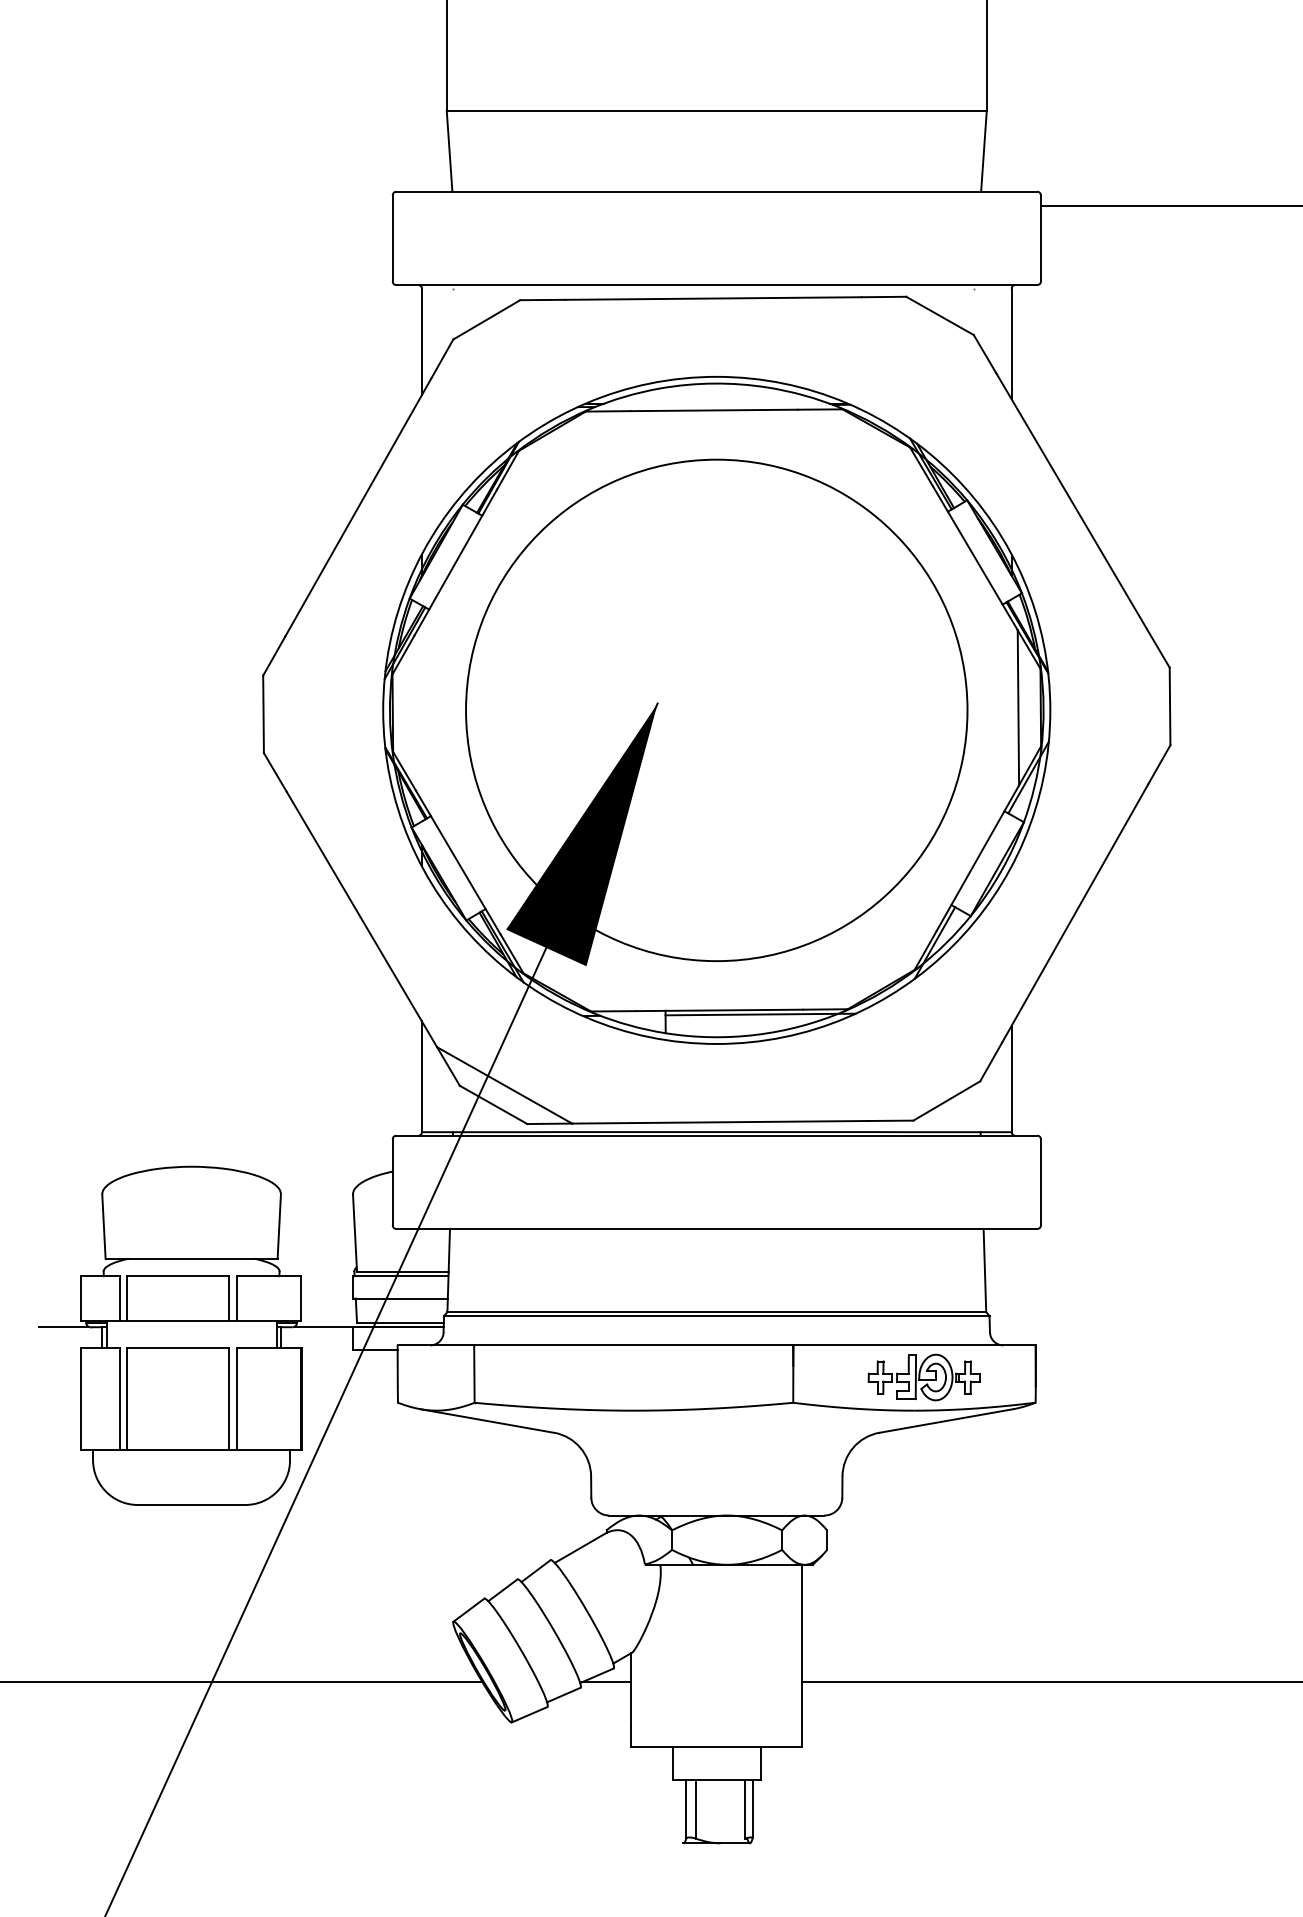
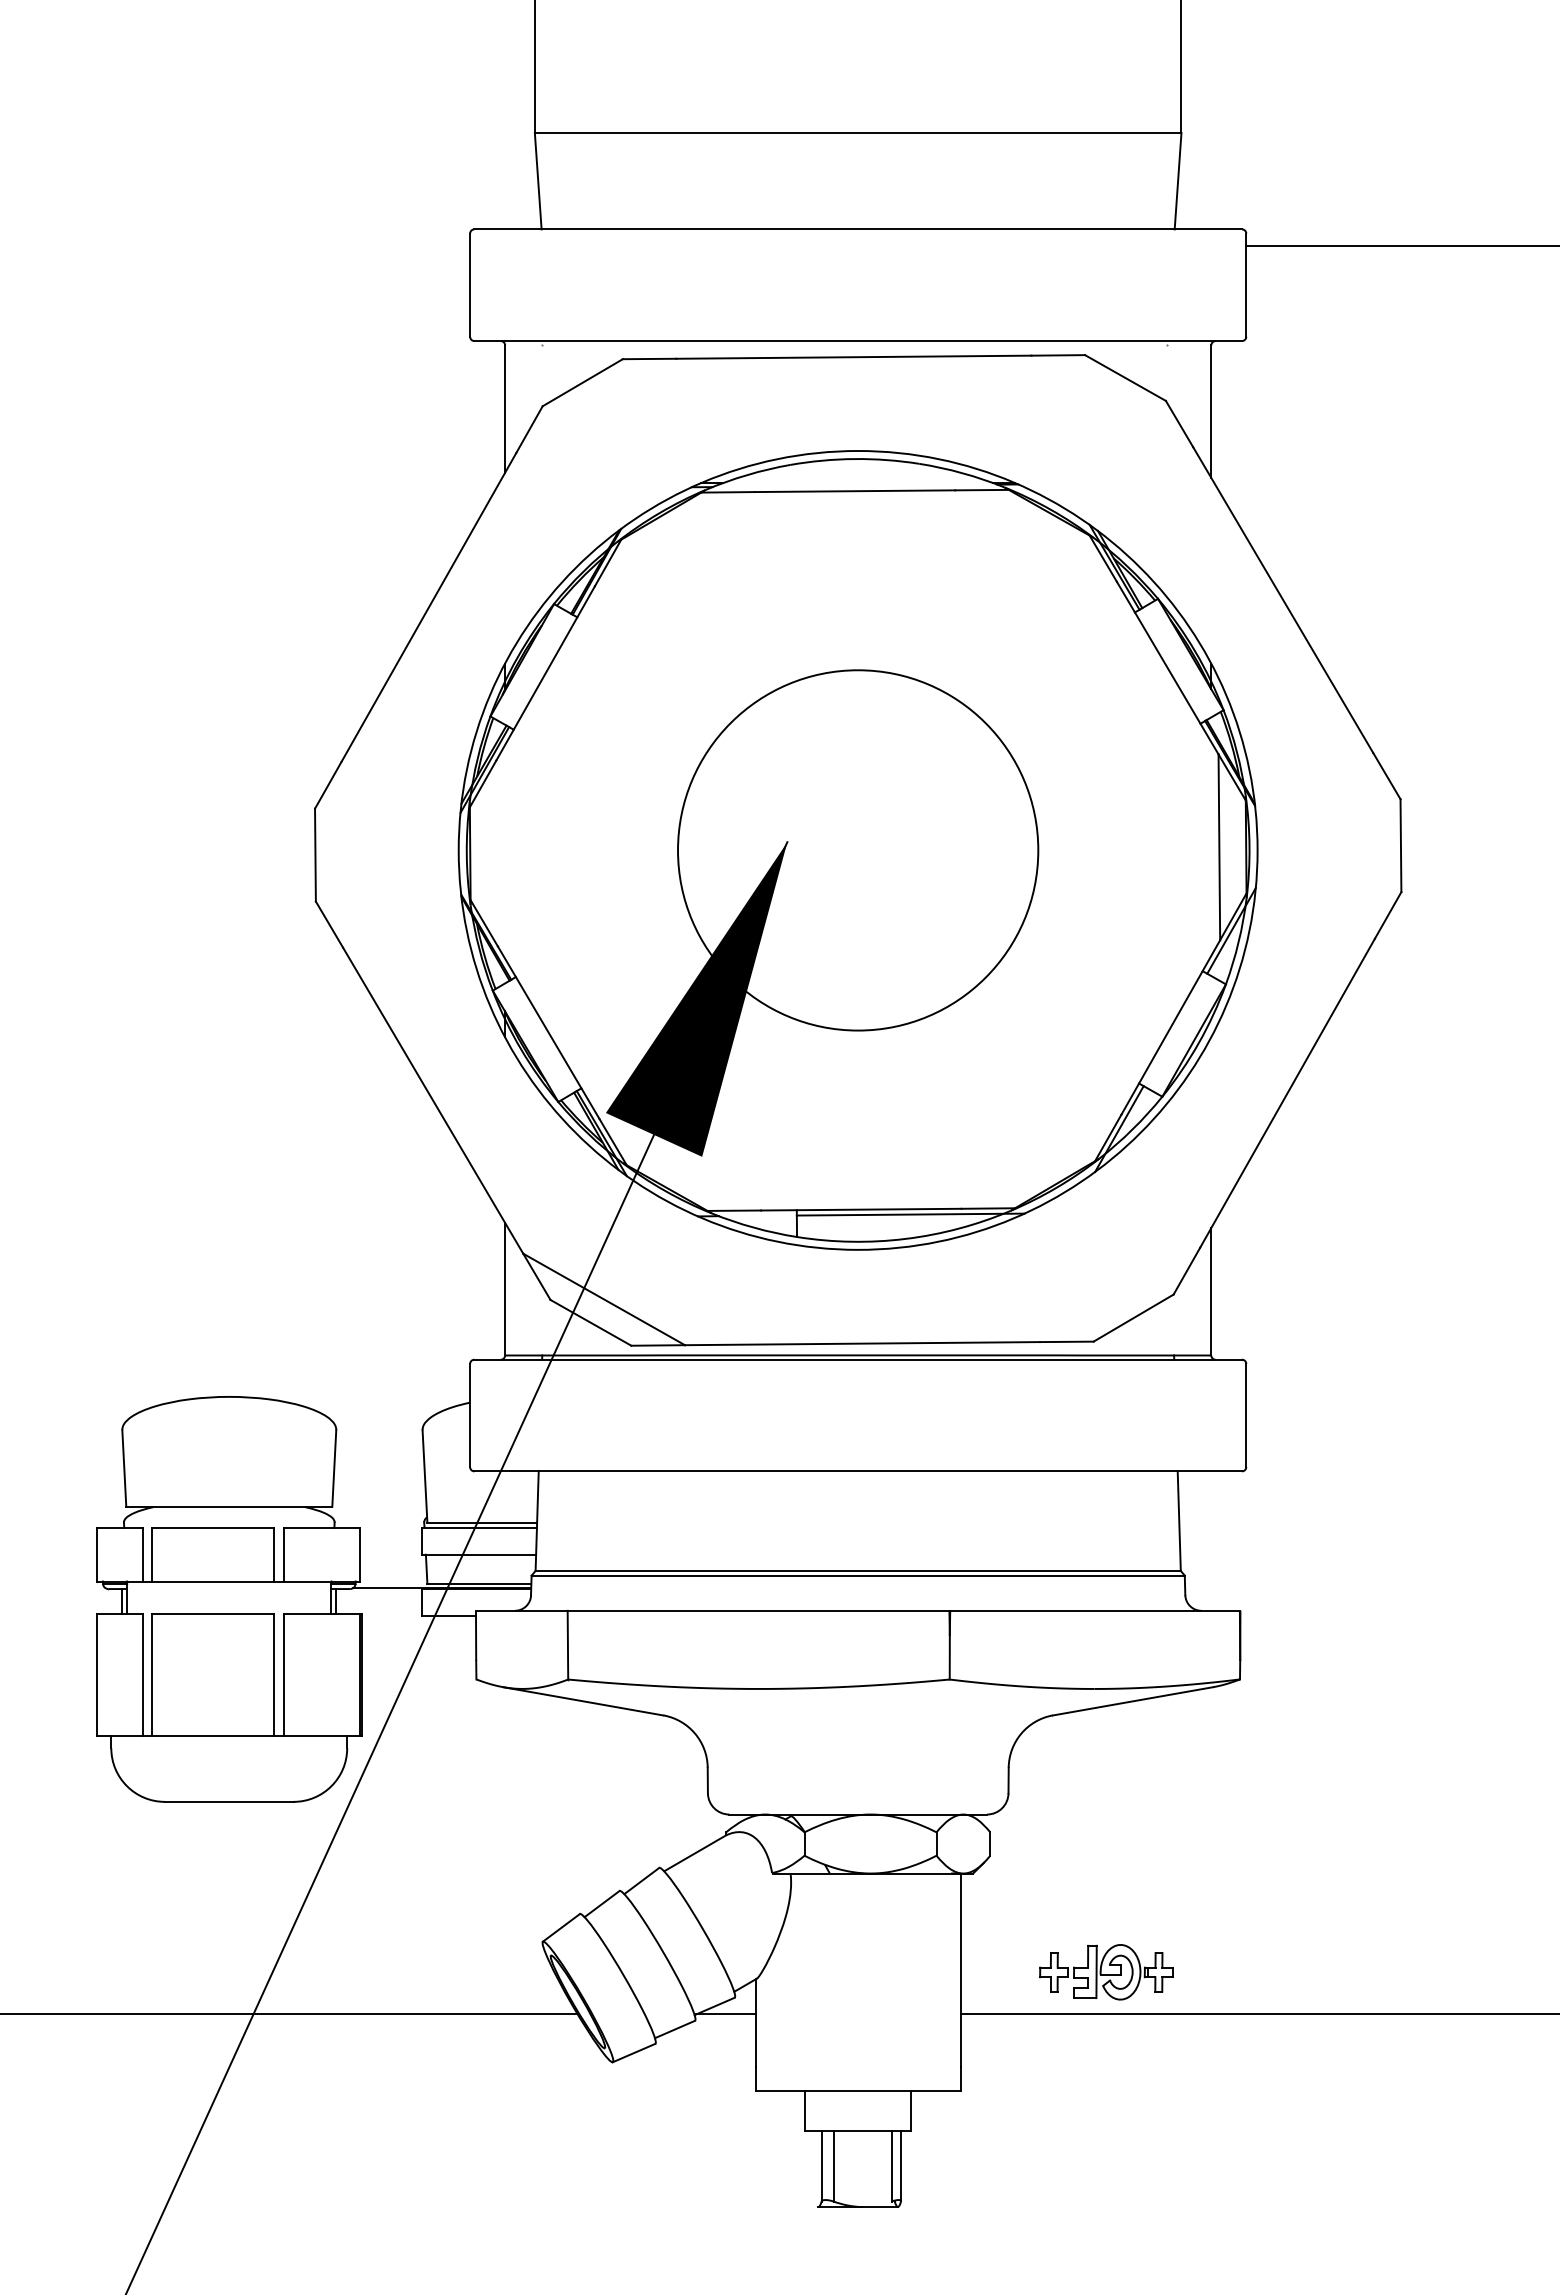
circle: (716, 710) -> (857, 850), size x0.6
line: (63, 1326) -> (75, 1588), removed
part: (924, 1377) -> (1106, 1972), moved

